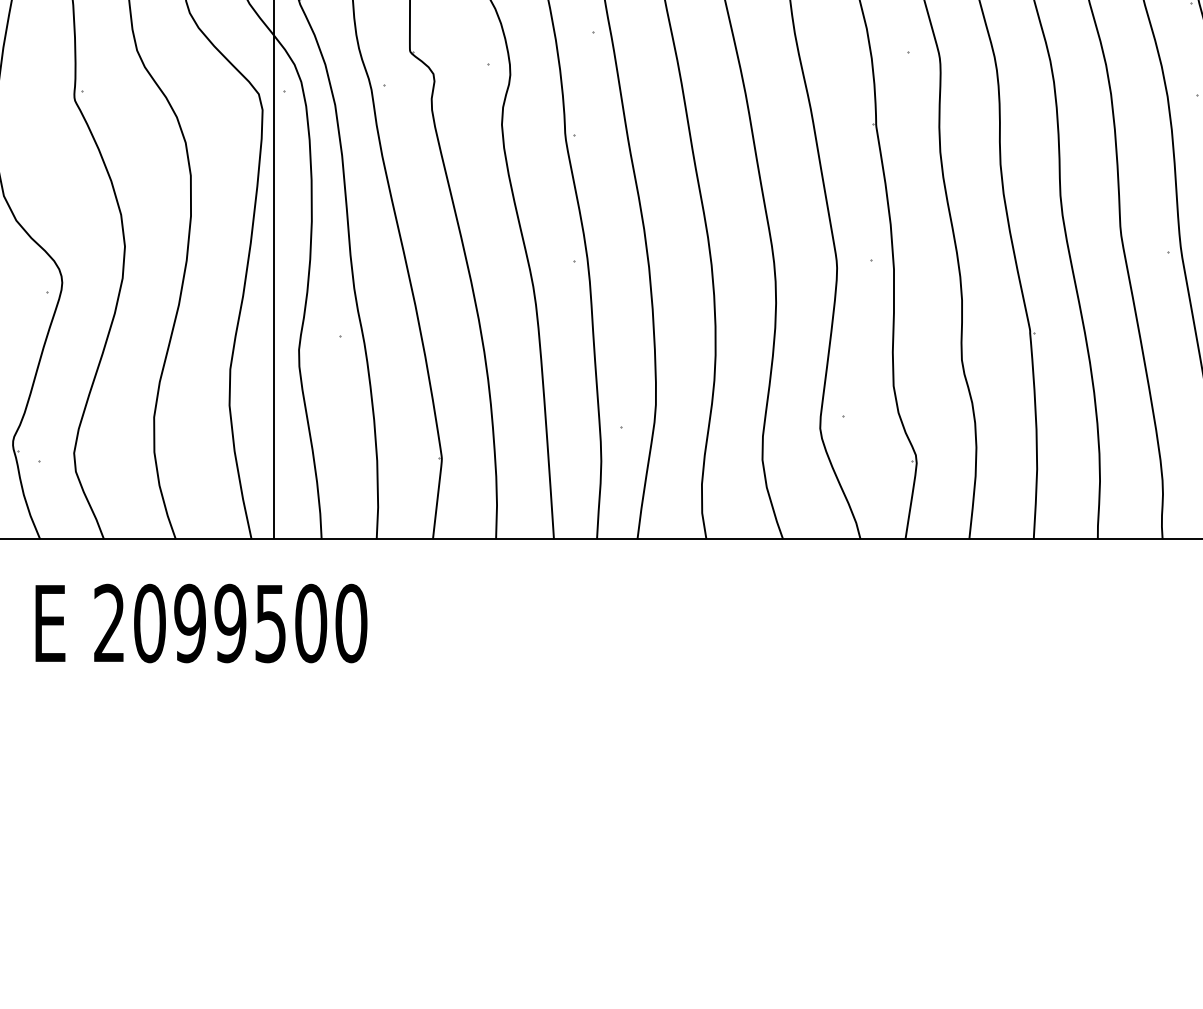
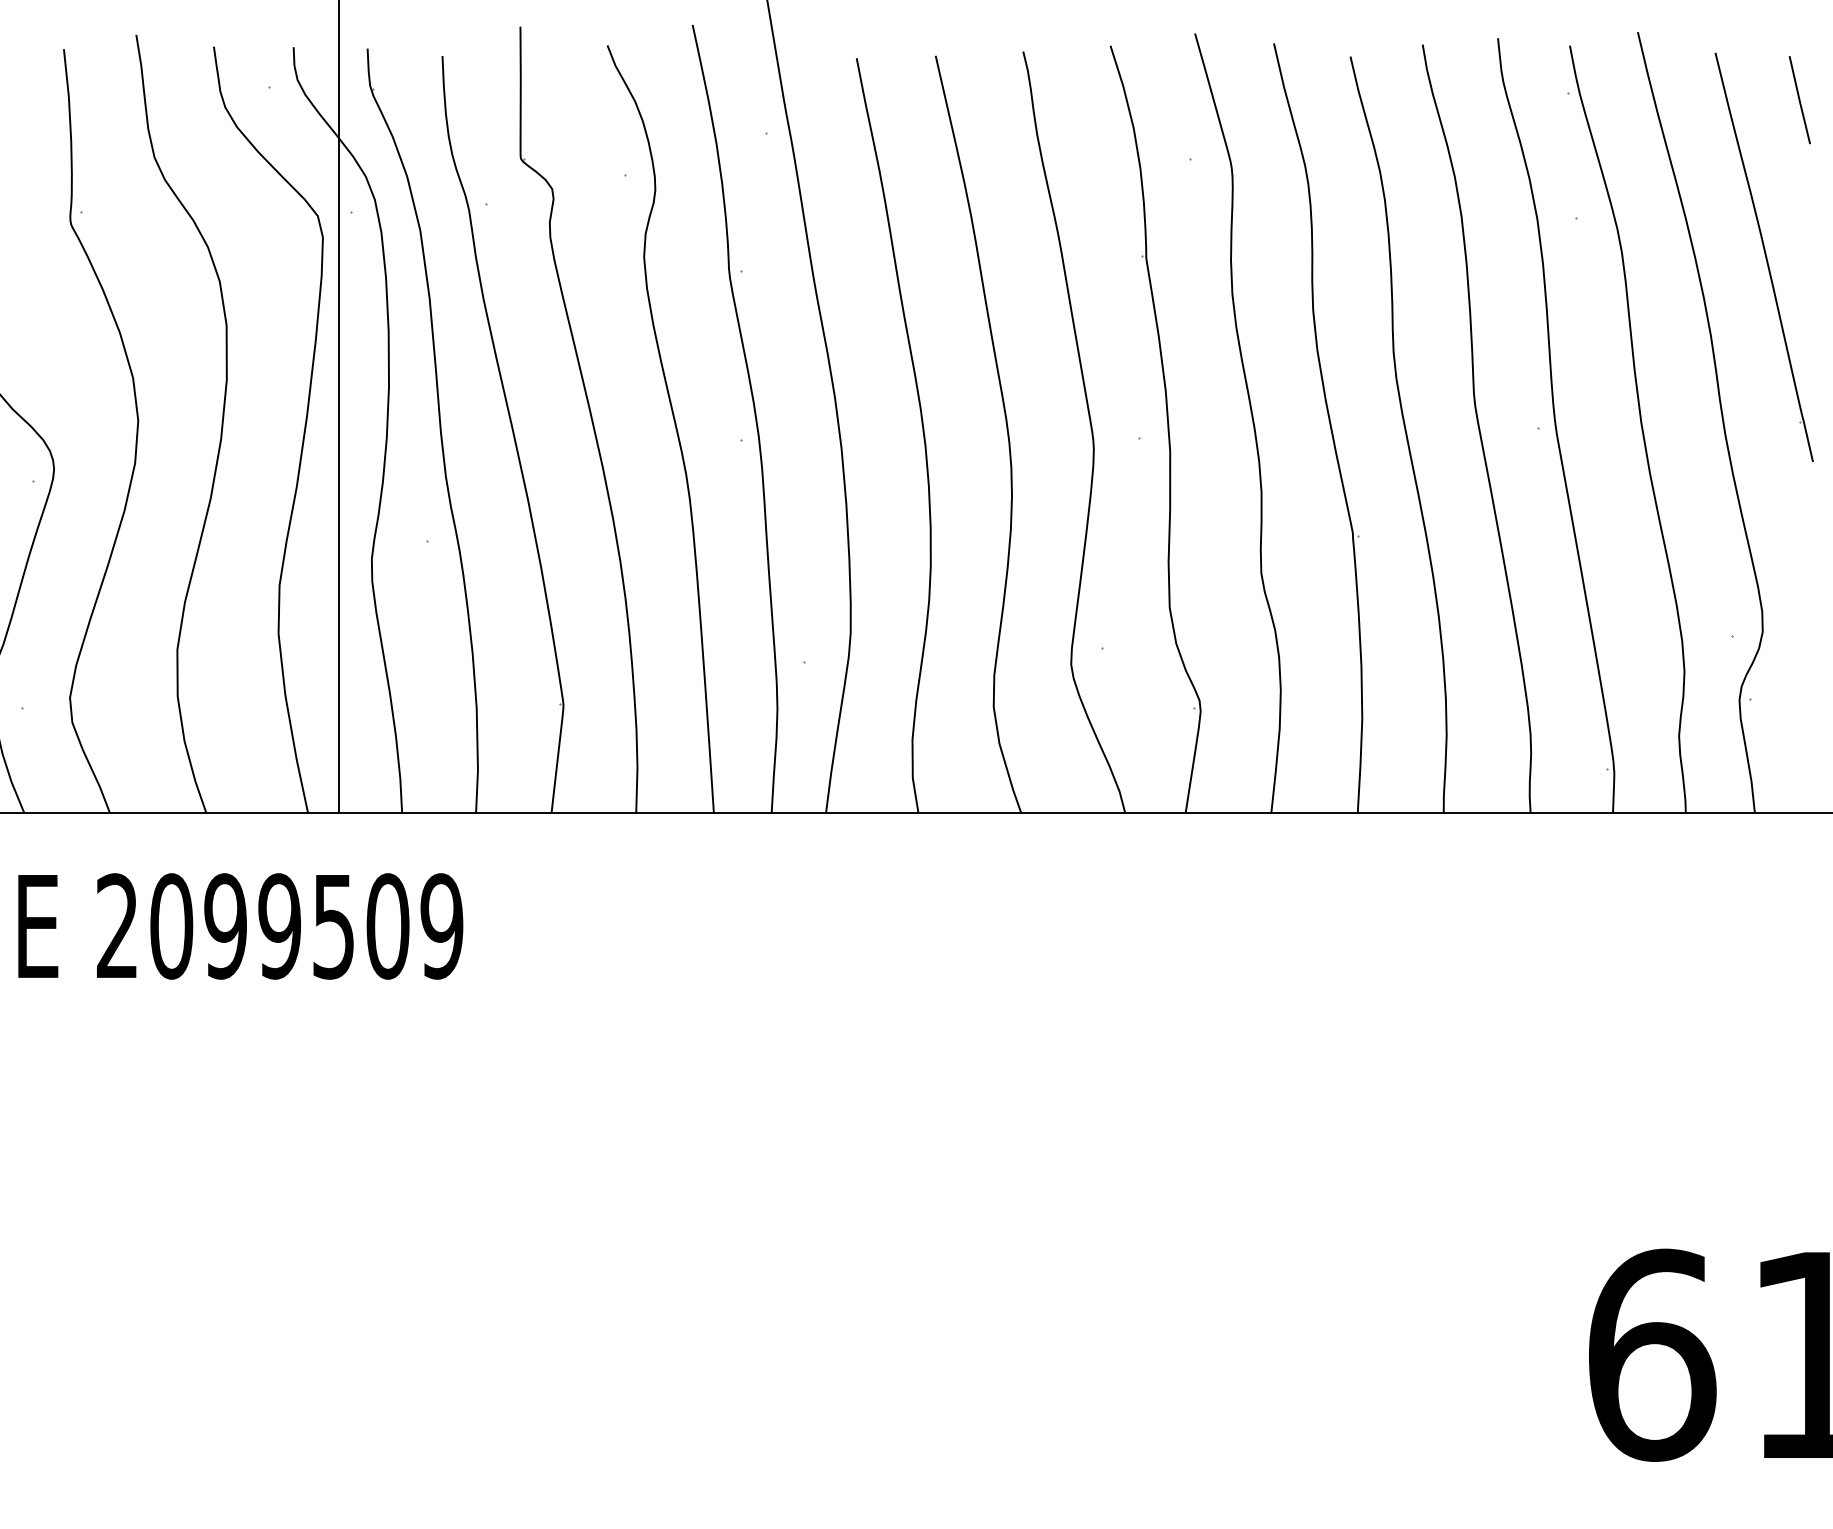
text: (350, 623) -> (441, 926), 2099500 -> 2099509

